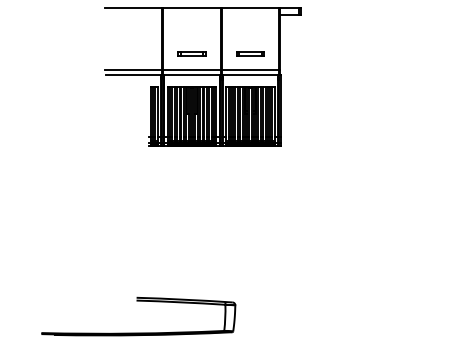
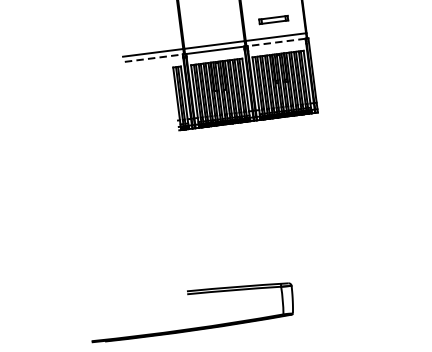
part: (191, 53) -> (211, 27), removed
line: (133, 75) -> (153, 58), solid -> dashed
line: (250, 75) -> (276, 42), solid -> dashed

